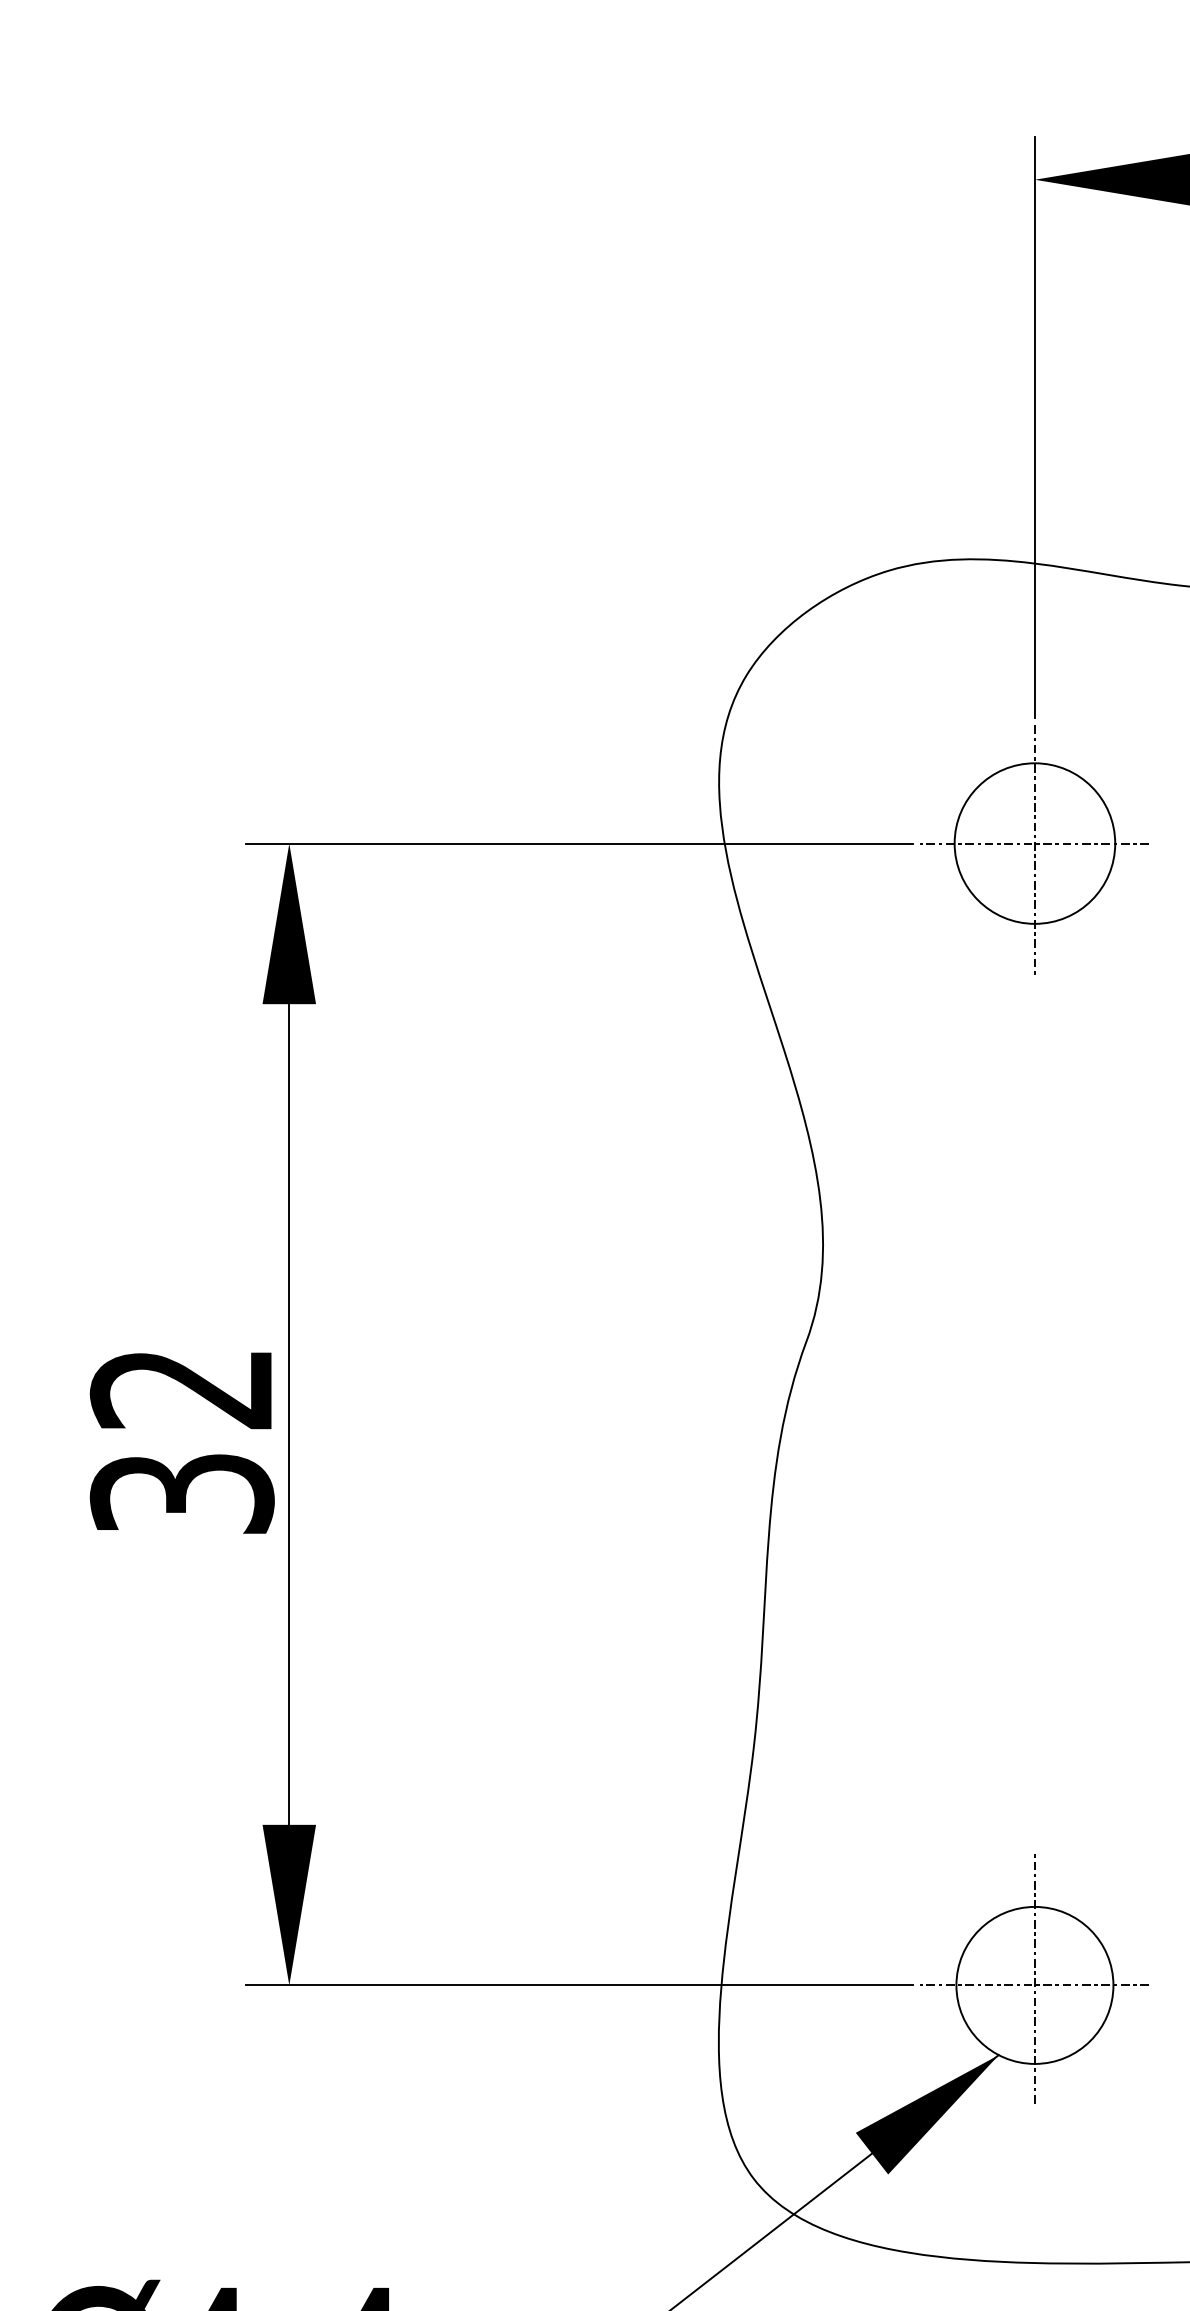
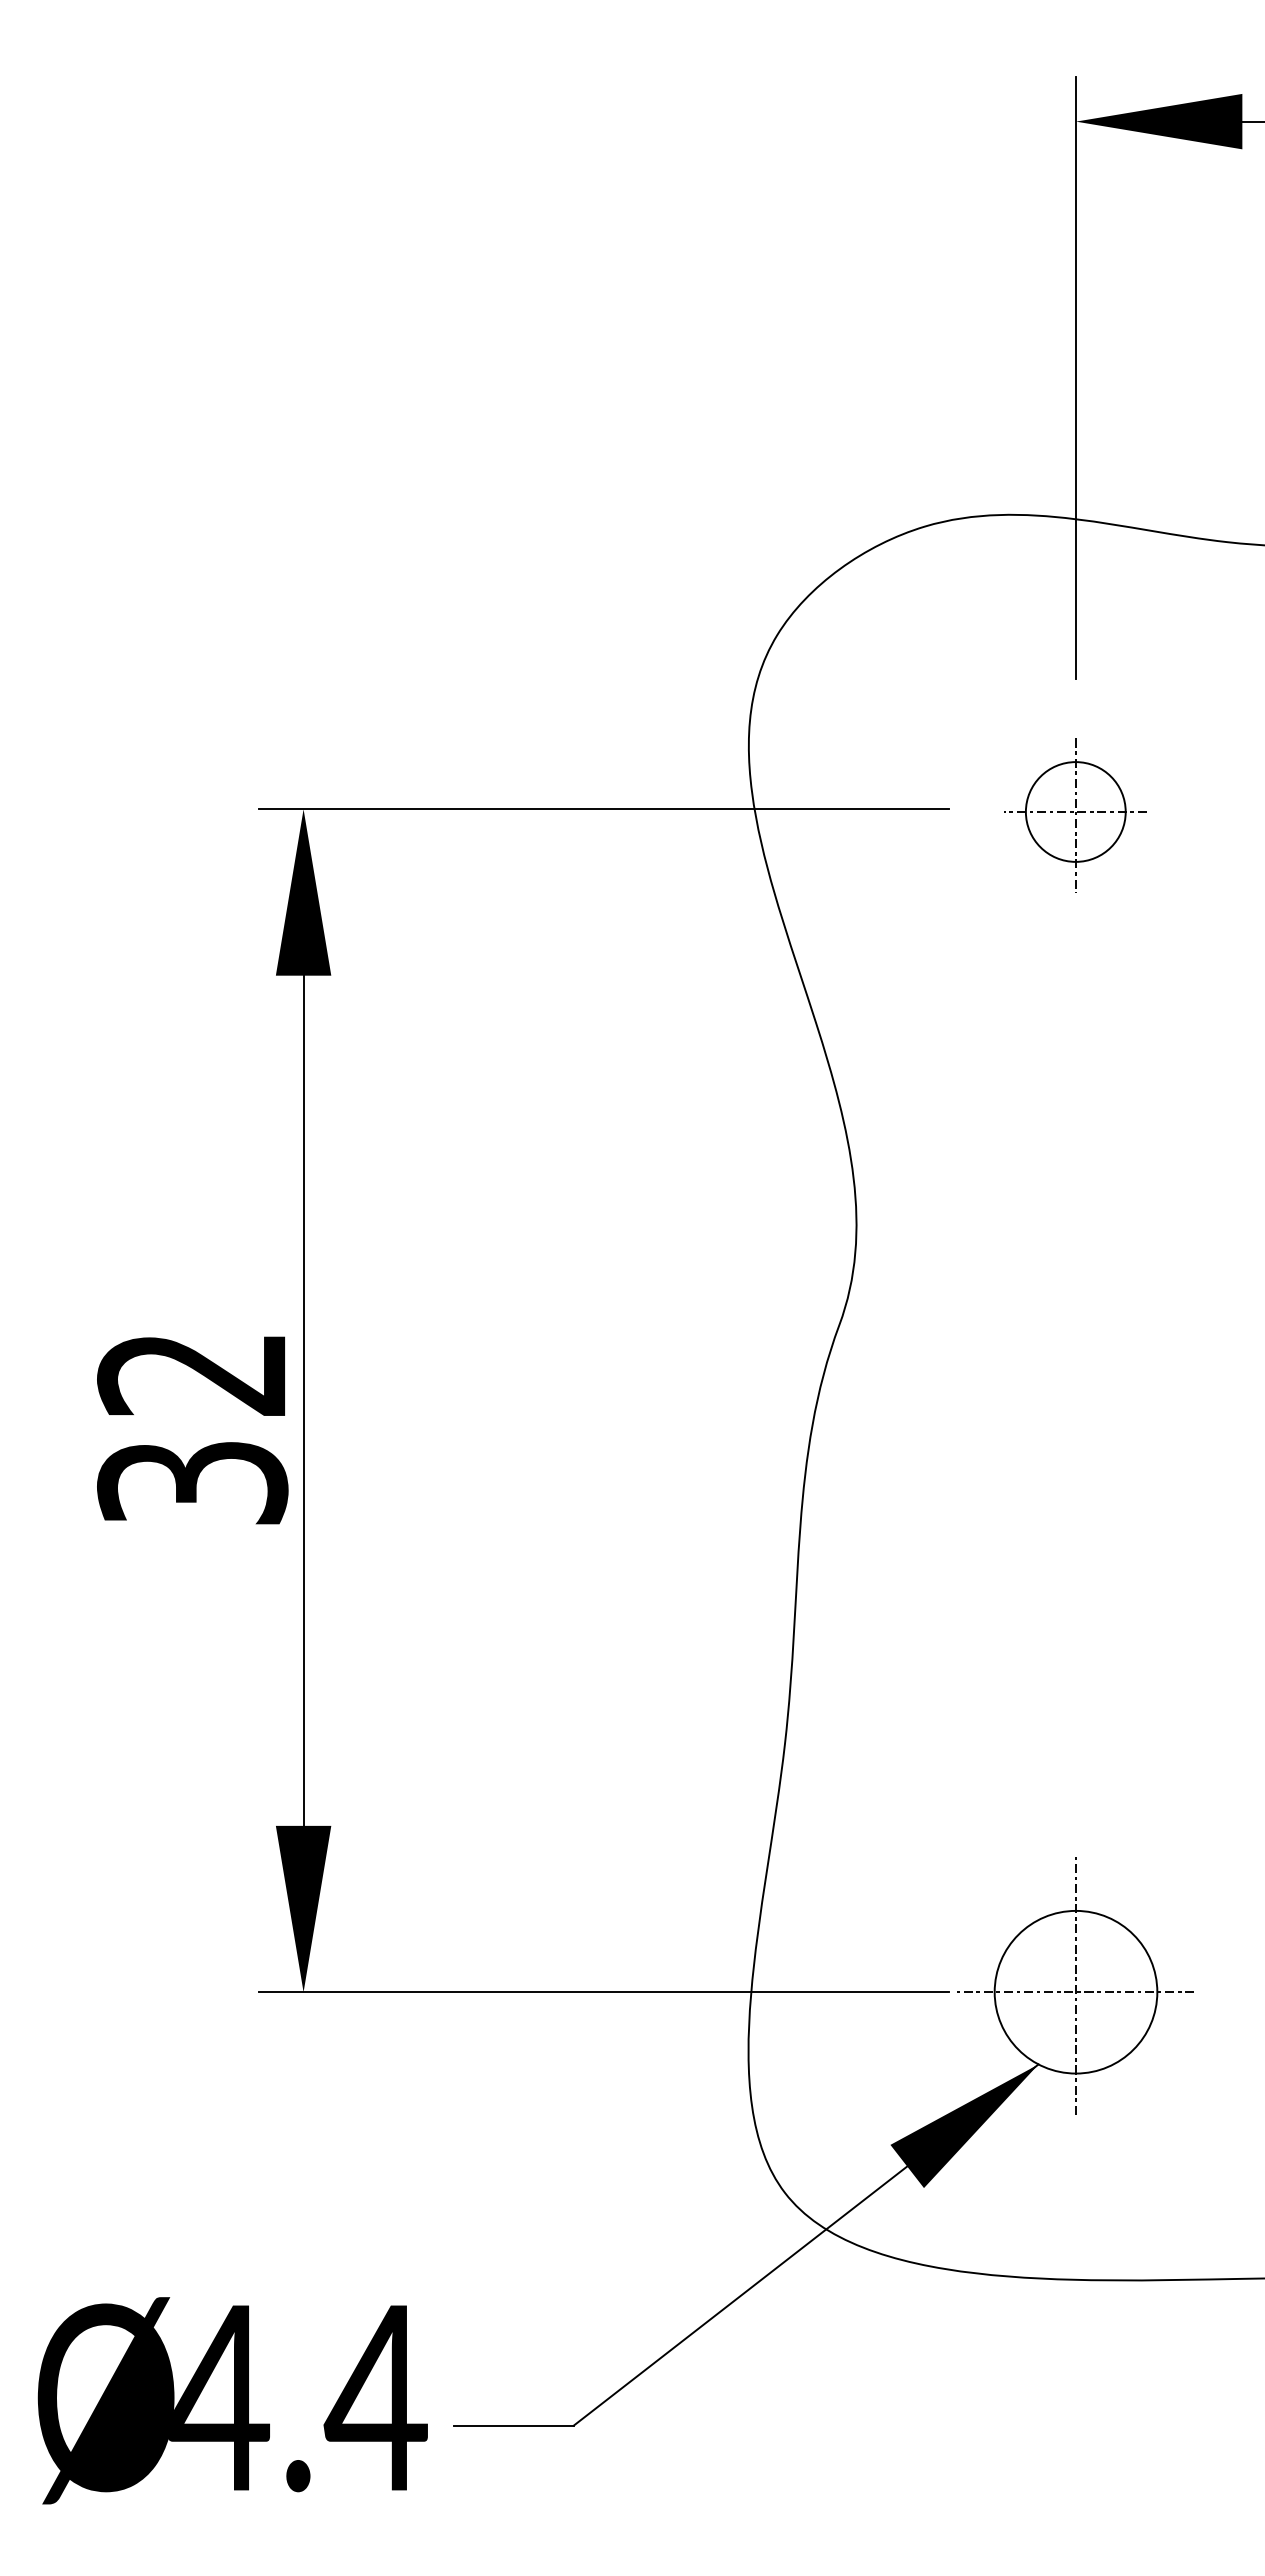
part: (1034, 849) -> (1075, 815), size x0.6

